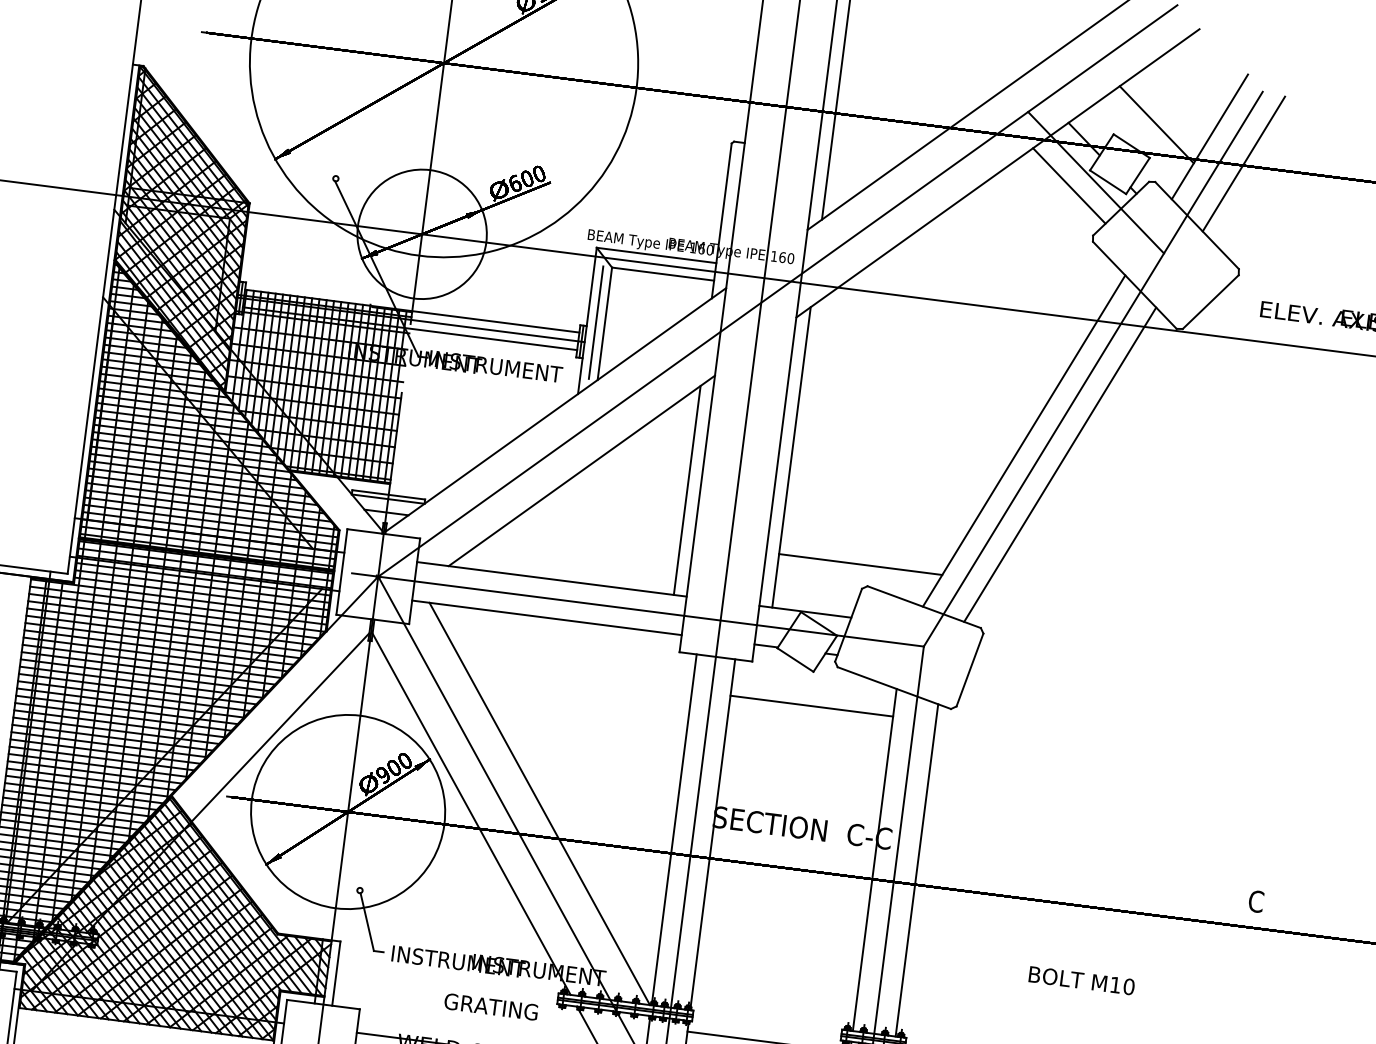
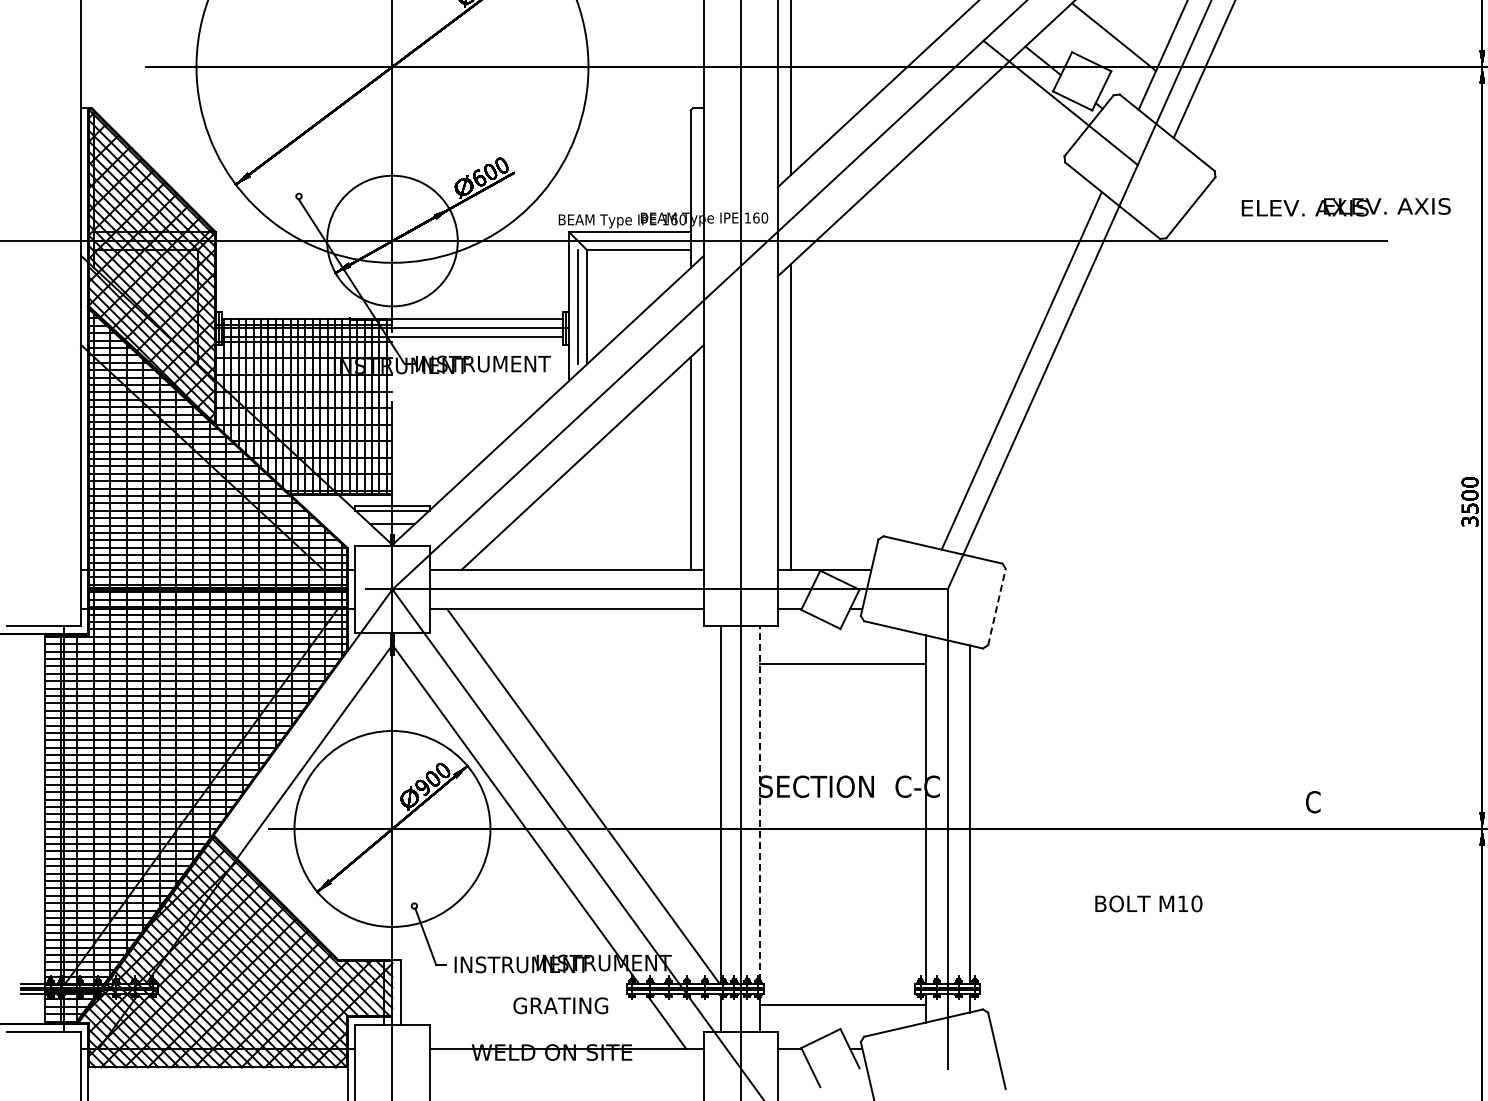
line: (1069, 185) -> (1034, 109), removed
line: (1059, 464) -> (1060, 389), removed
line: (860, 564) -> (873, 515), removed
line: (970, 669) -> (997, 606), solid -> dashed
line: (712, 833) -> (760, 803), solid -> dashed

